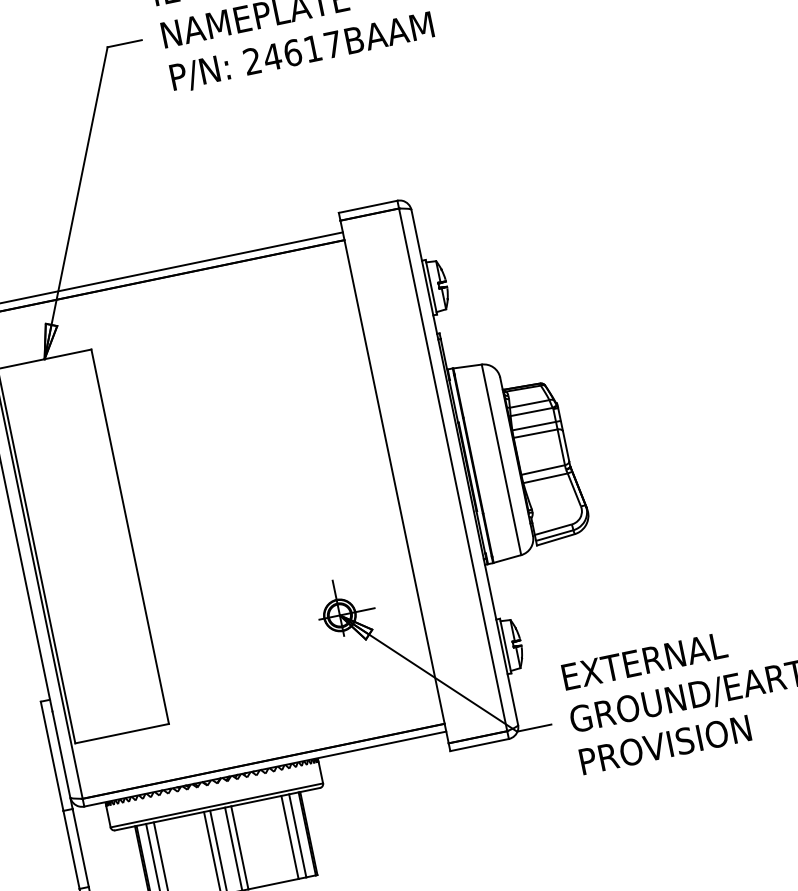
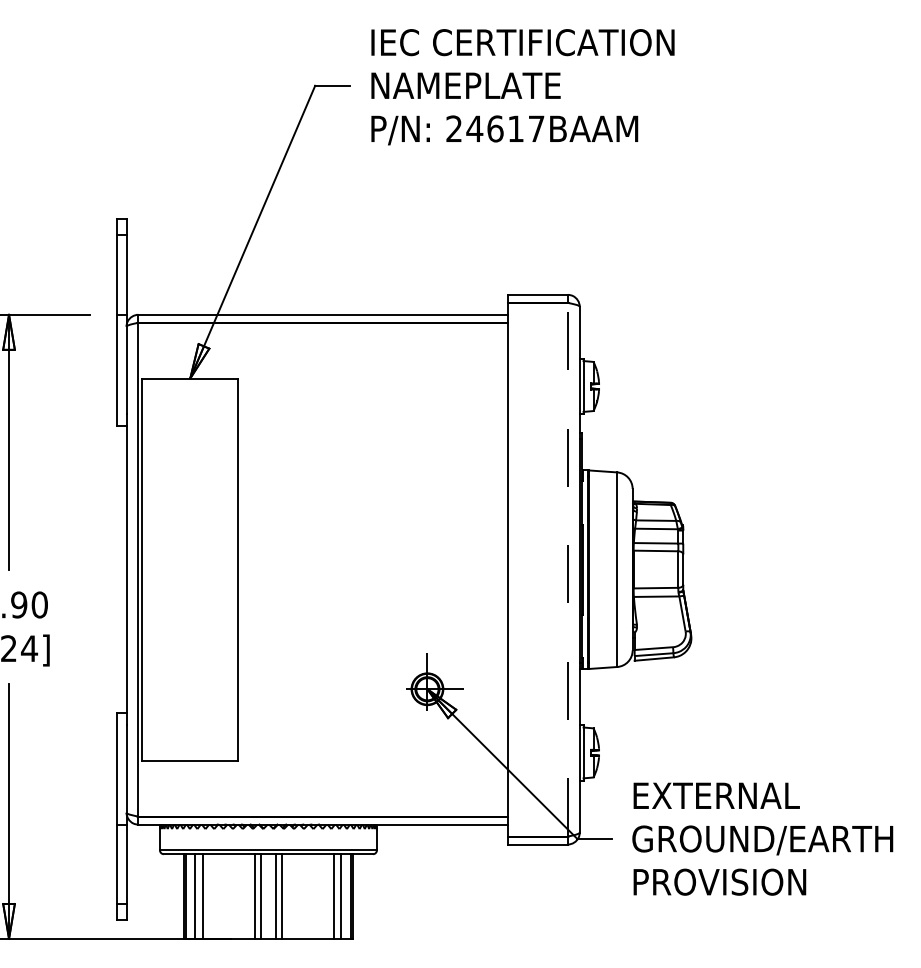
line: (452, 469) -> (567, 569), solid -> dashed

